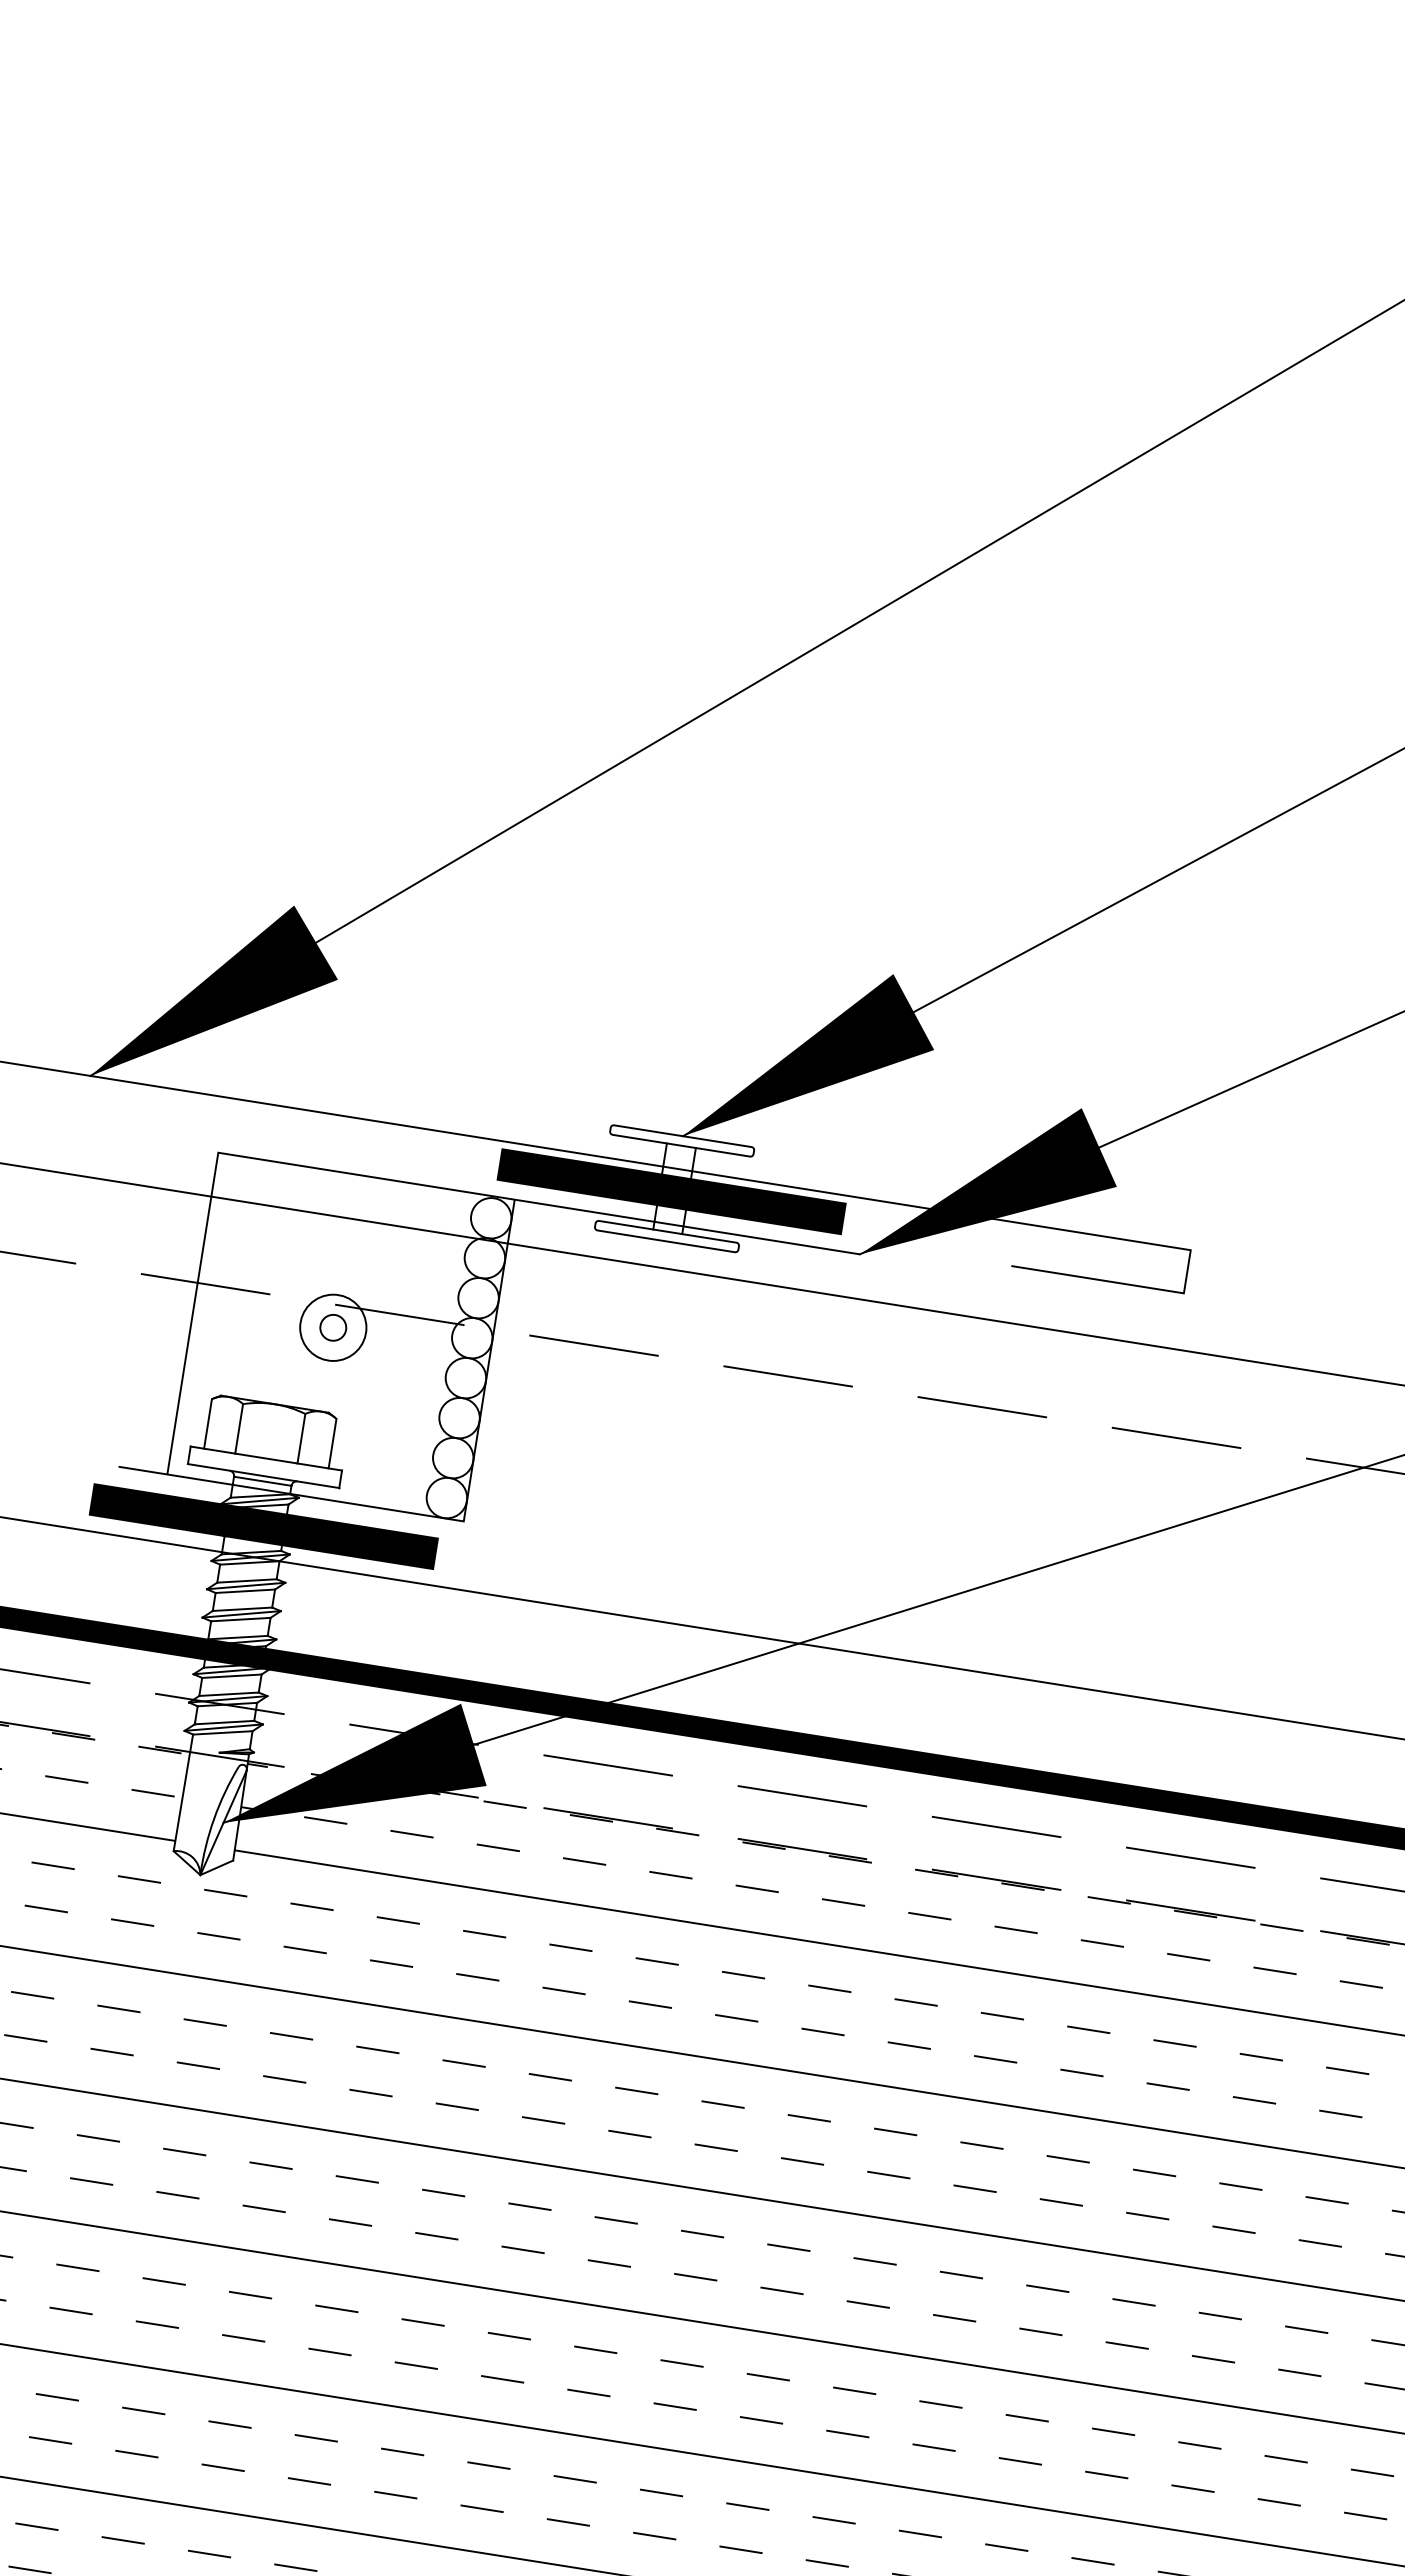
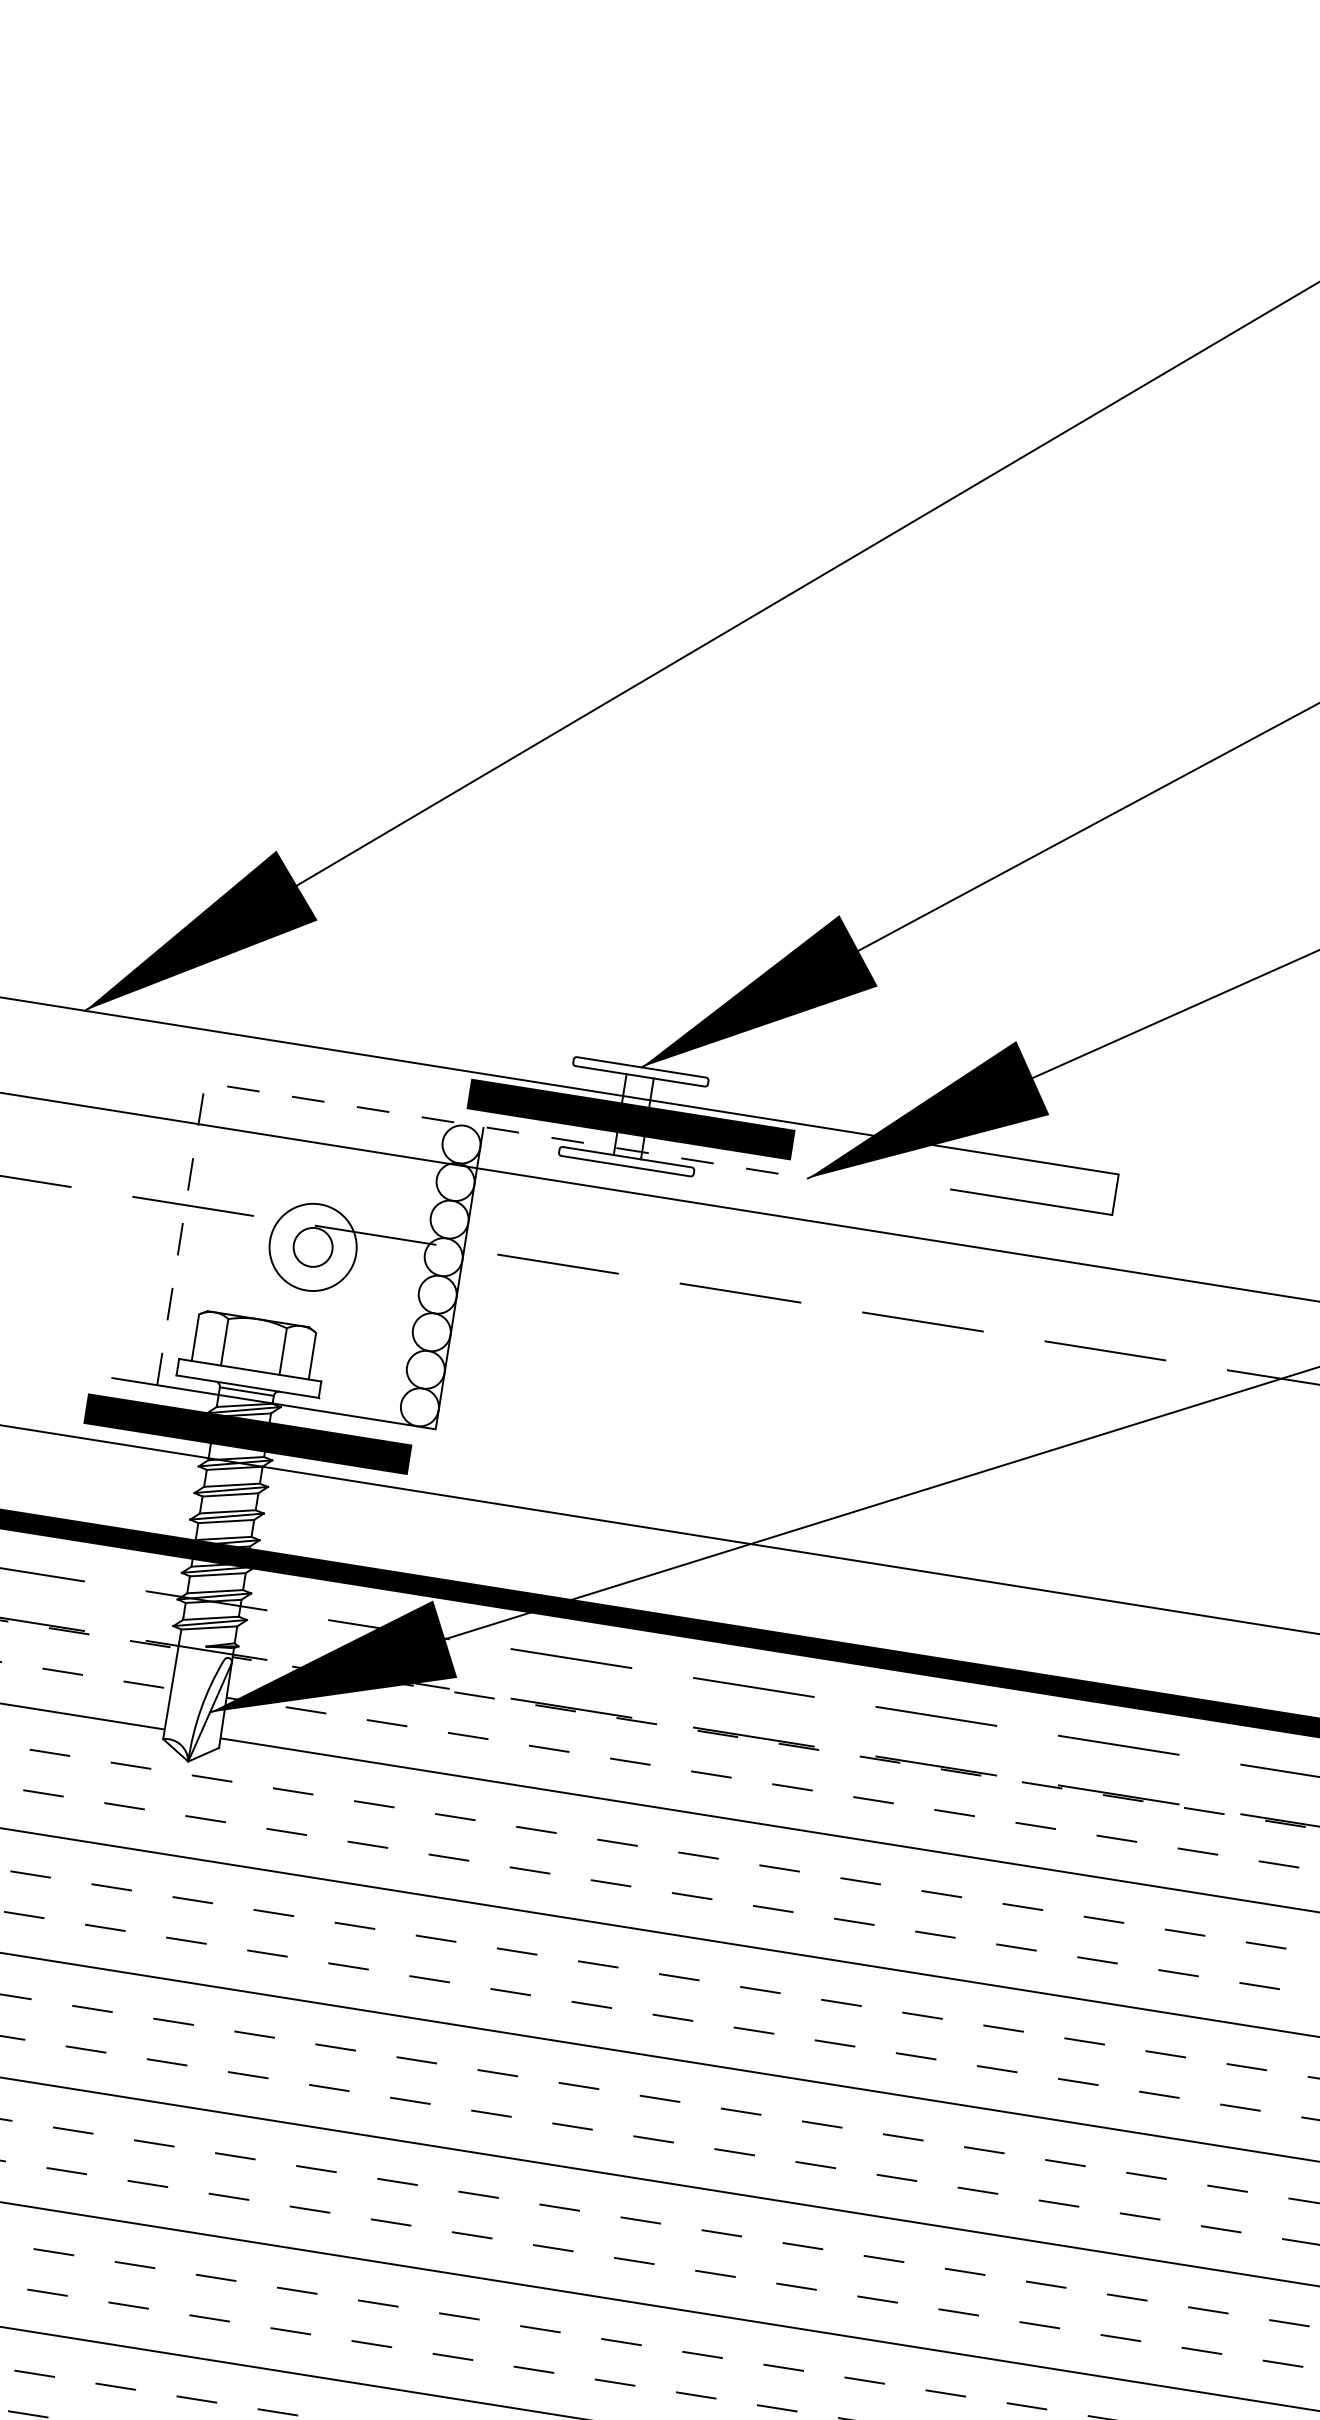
line: (378, 1178) -> (355, 1107), solid -> dashed
circle: (333, 1327) -> (313, 1247), size x1.4
circle: (333, 1327) -> (313, 1247), size x1.6

